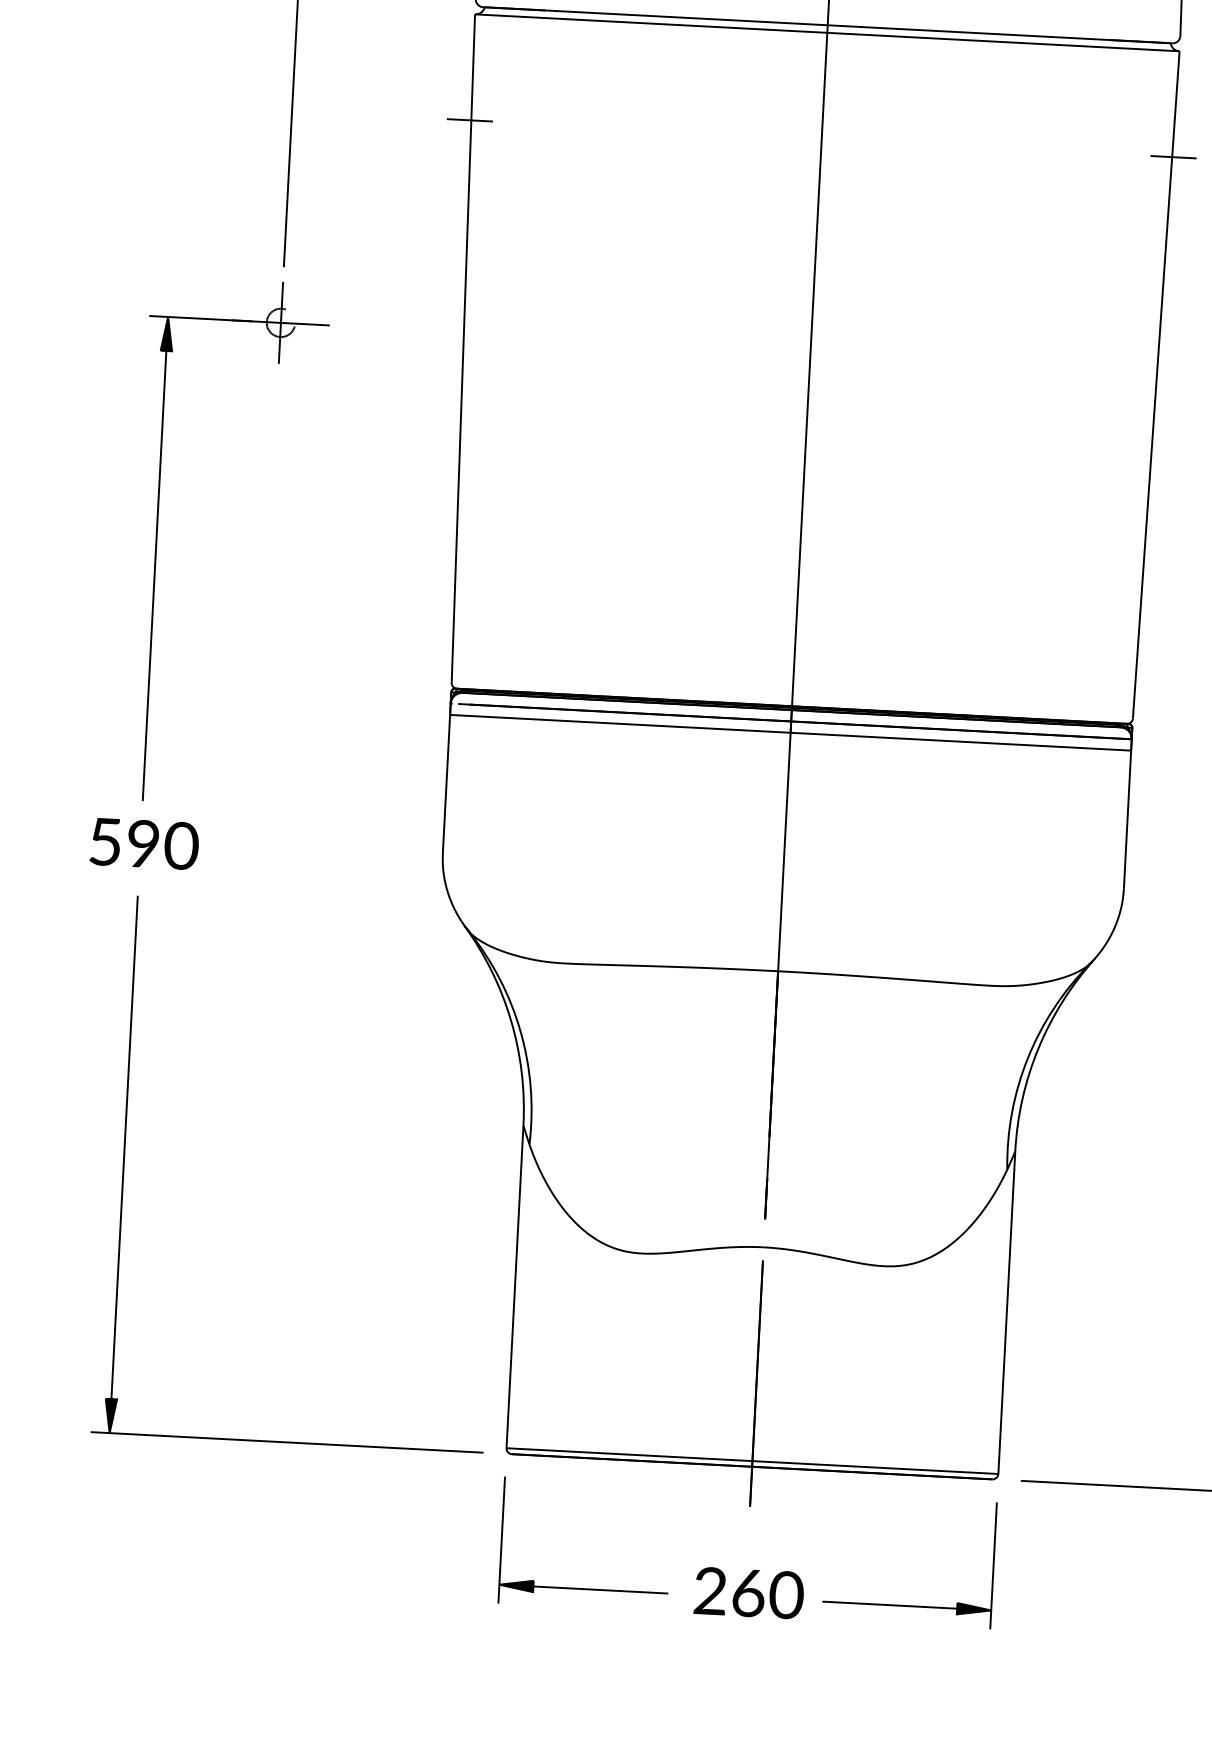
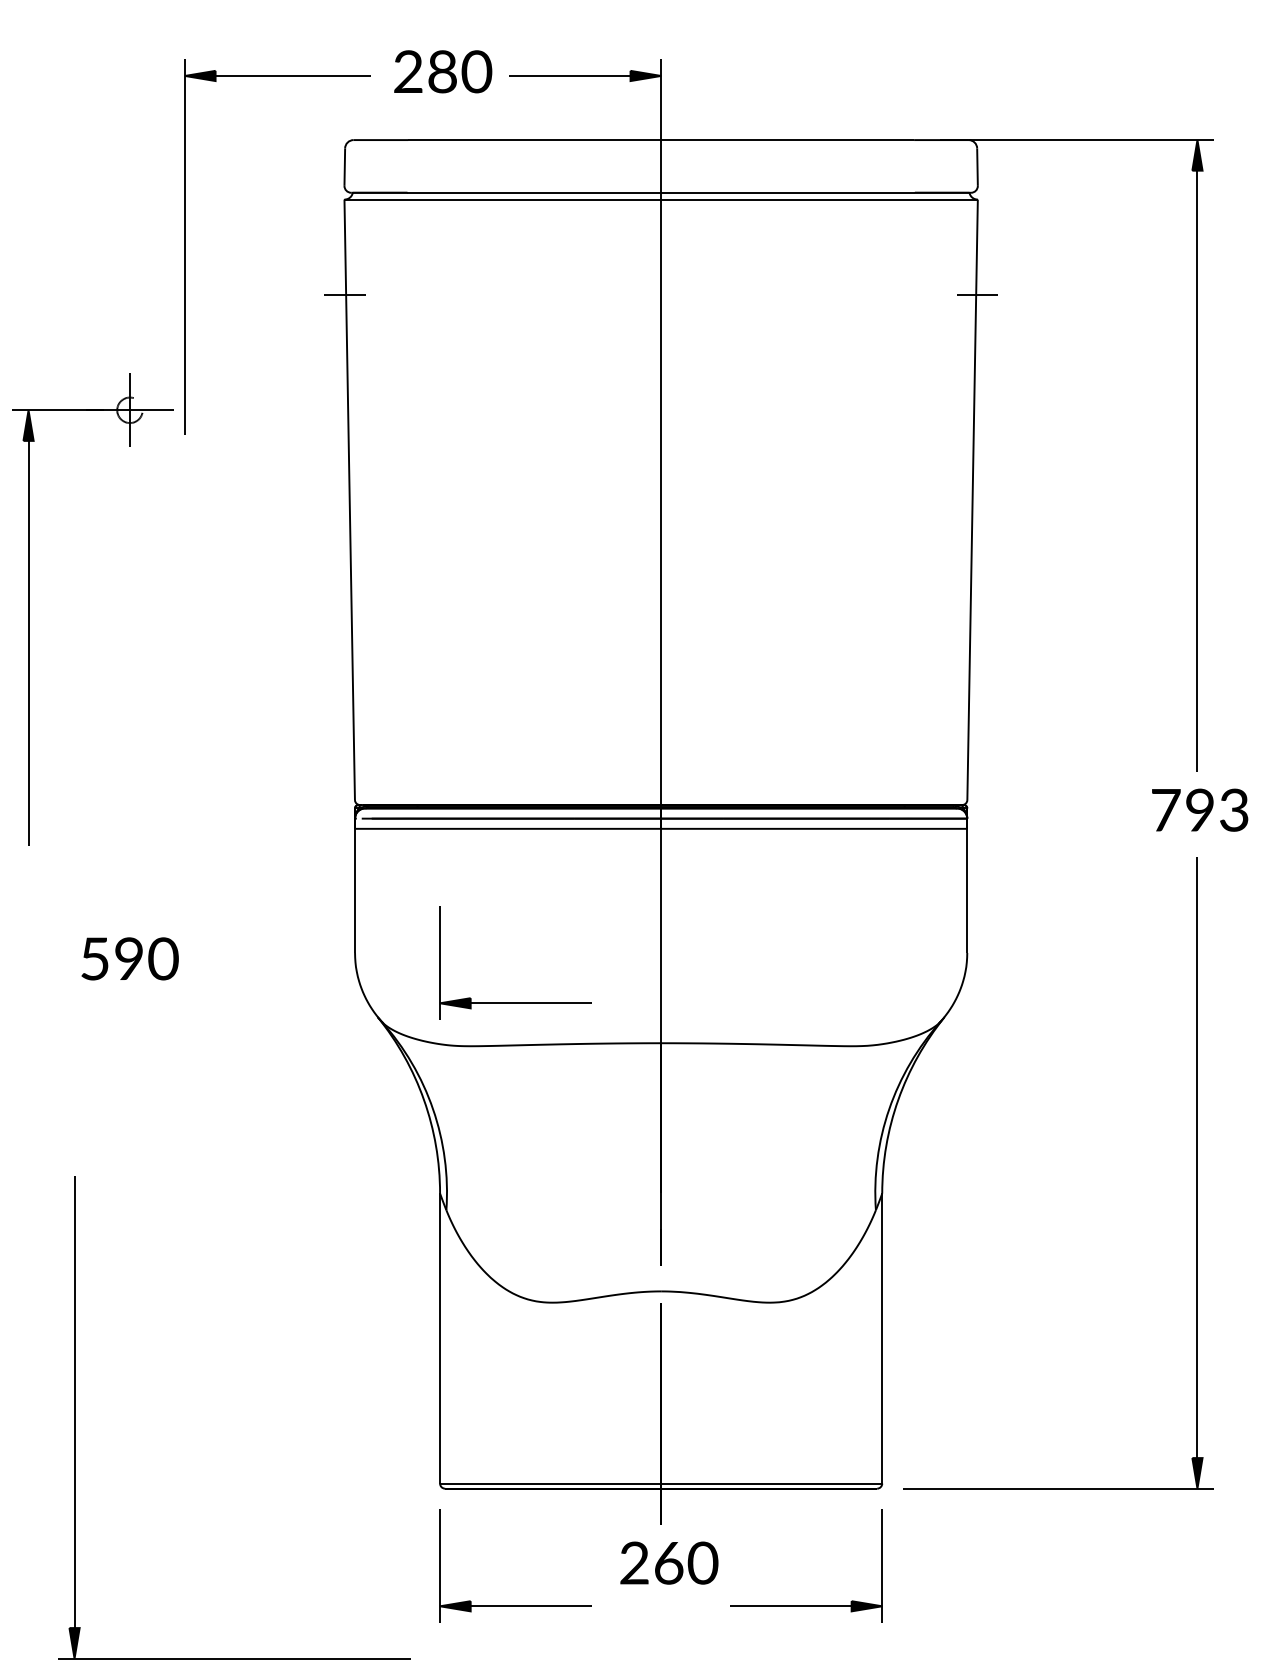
part: (157, 538) -> (29, 609), moved
text: (143, 843) -> (129, 958), moved
part: (618, 917) -> (515, 1002), added
part: (124, 1164) -> (75, 1417), moved
text: (749, 1592) -> (669, 1562), moved

